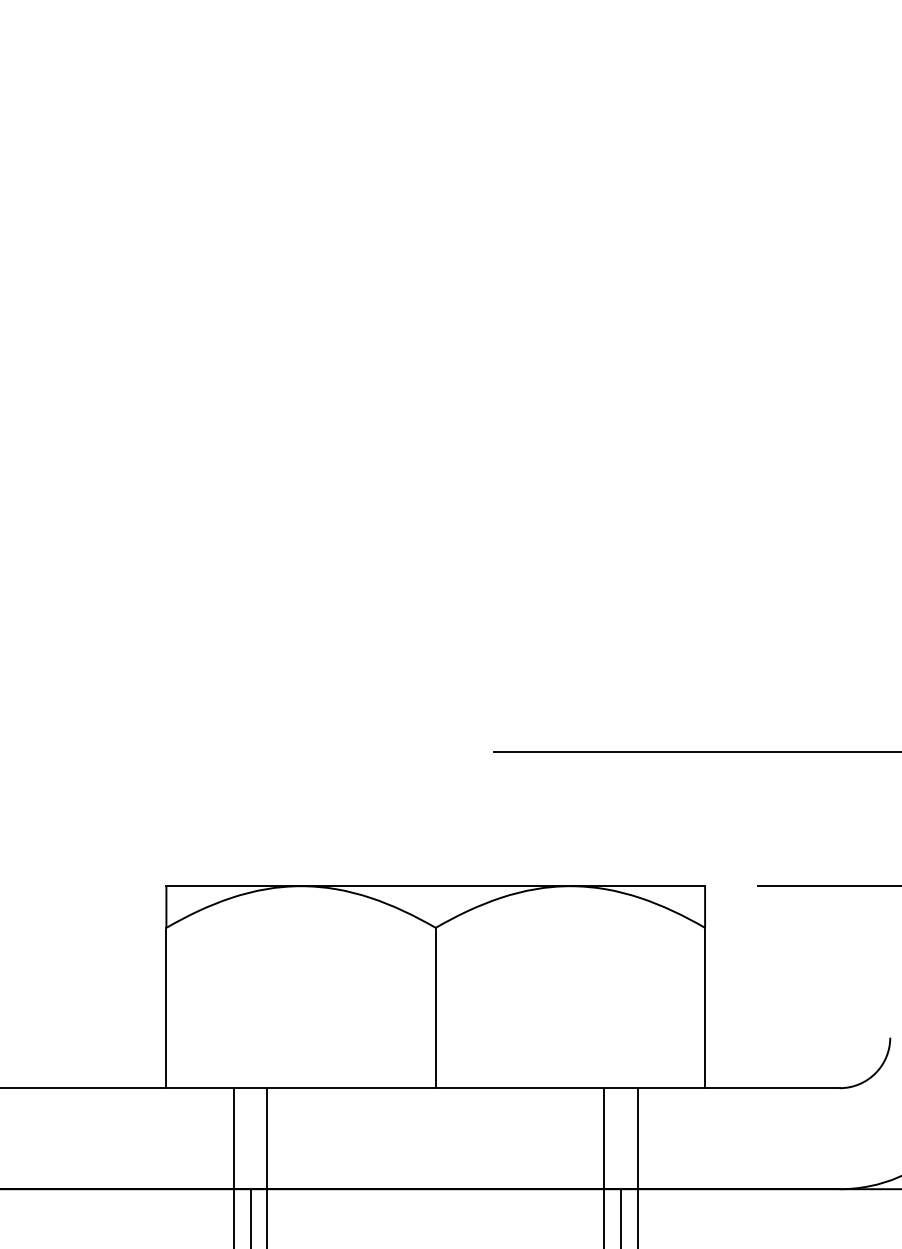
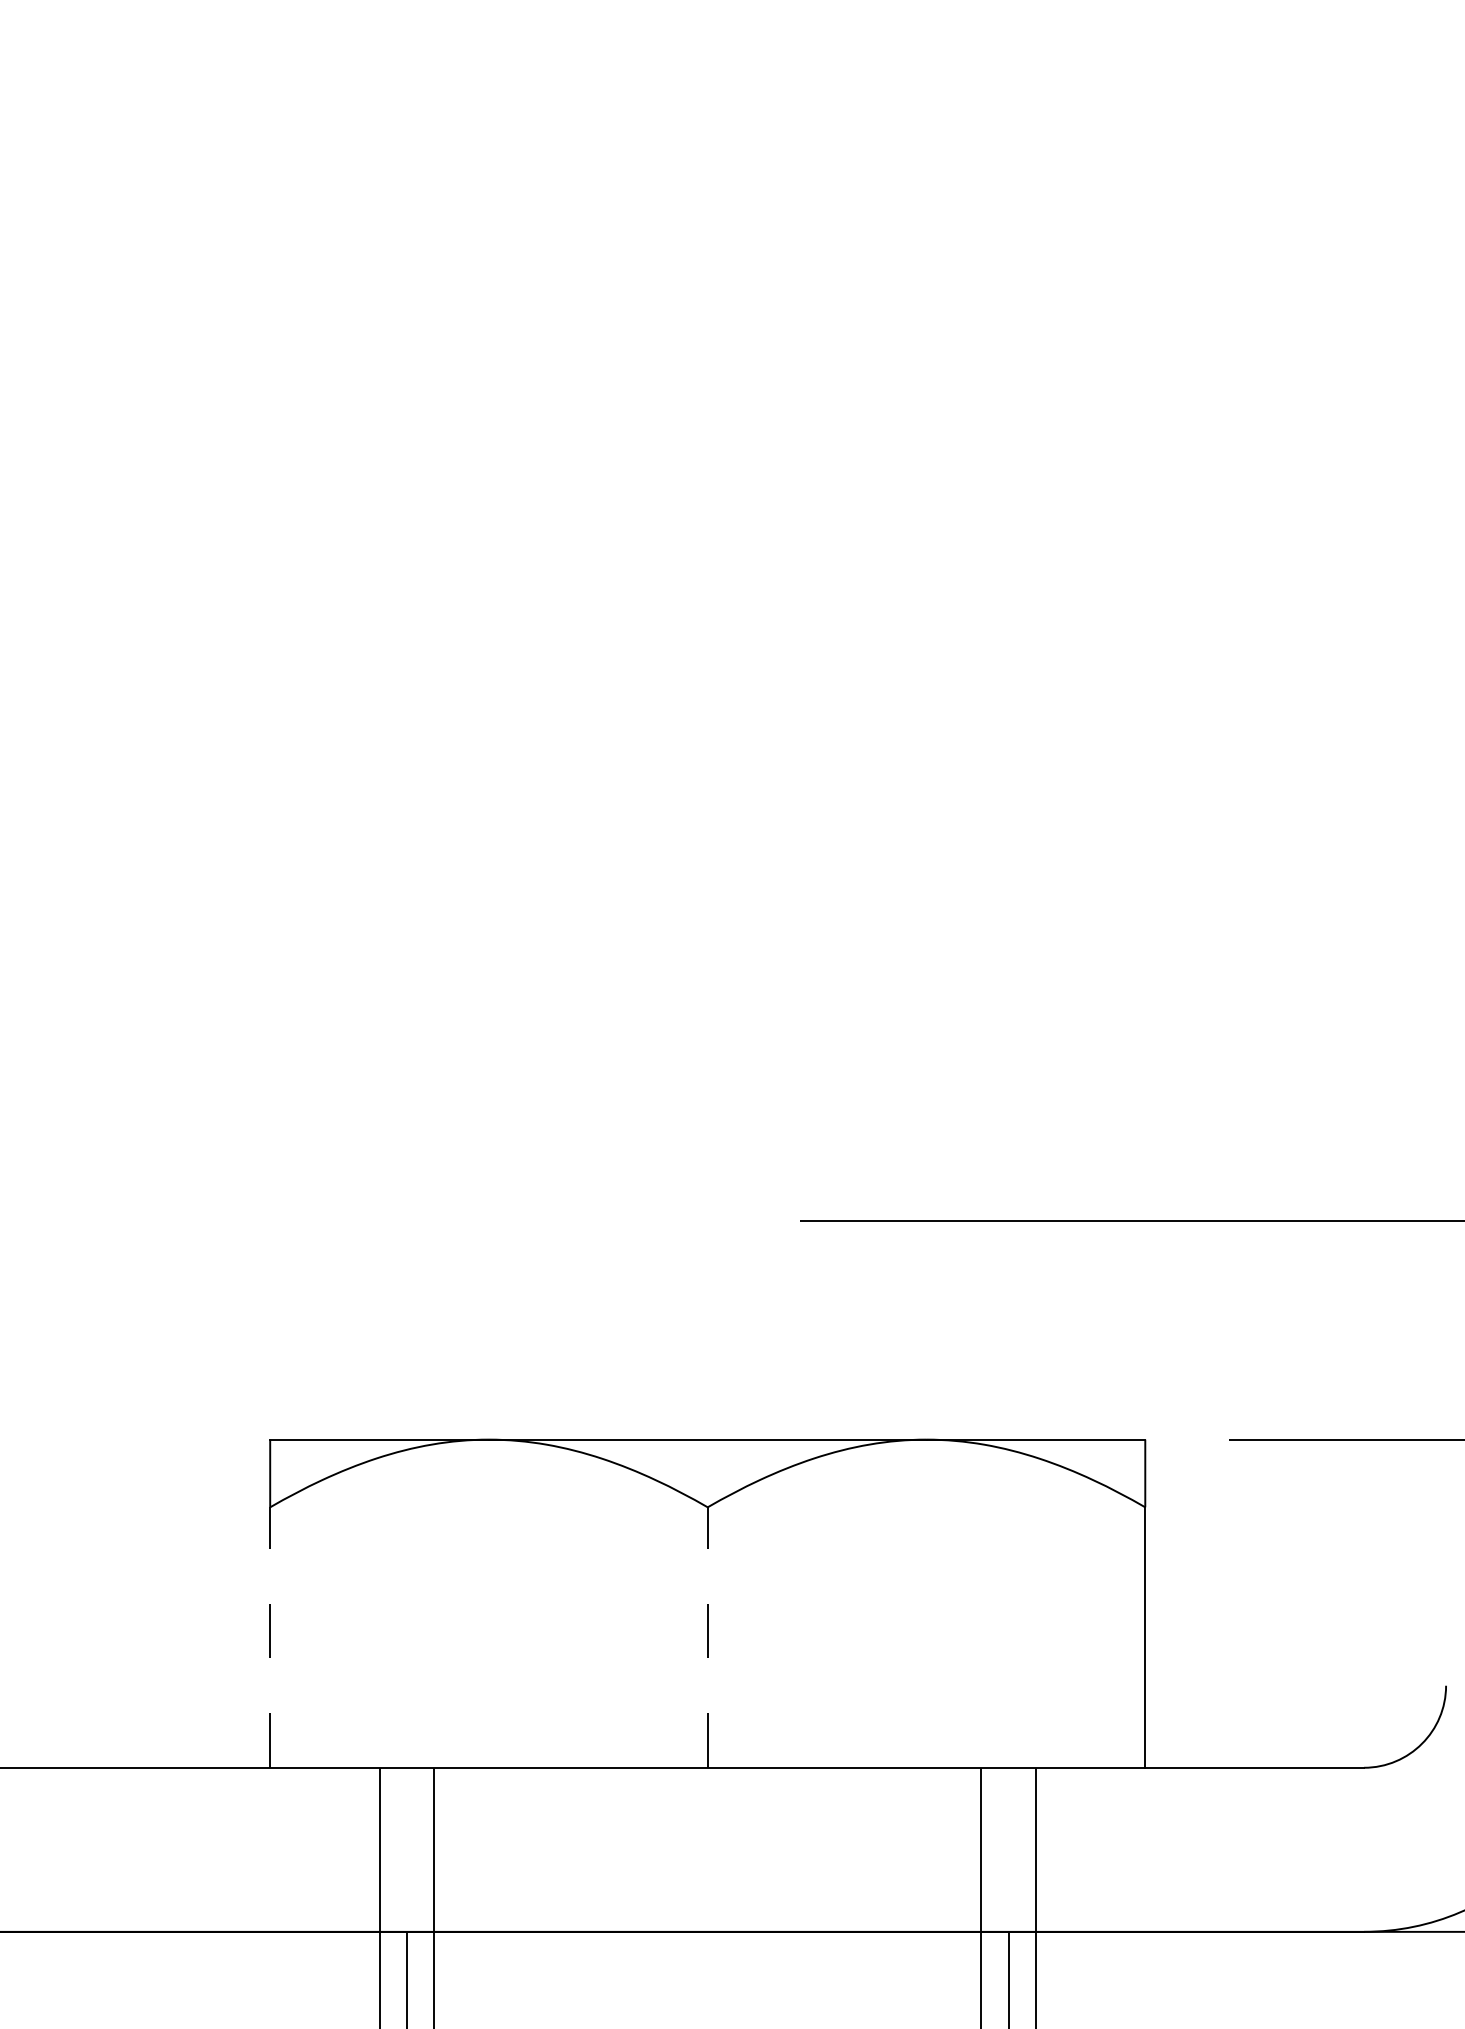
line: (166, 1007) -> (270, 1636), solid -> dashed
line: (435, 1007) -> (707, 1636), solid -> dashed

